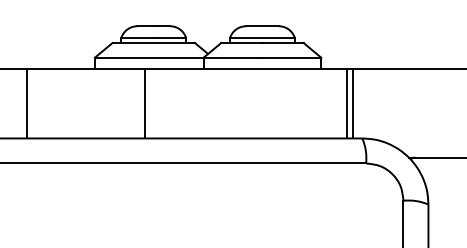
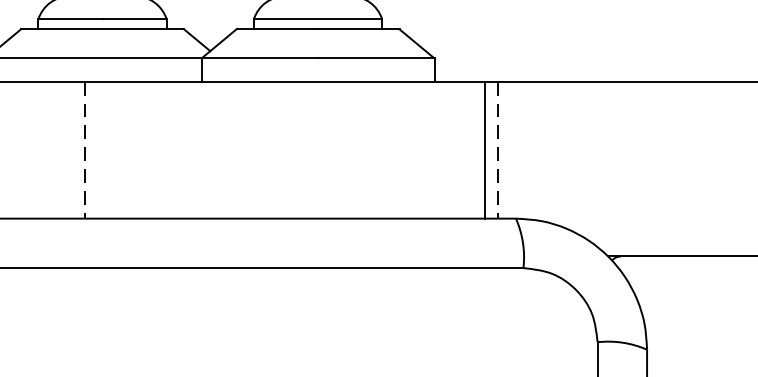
line: (144, 103) -> (84, 149), solid -> dashed
line: (353, 103) -> (498, 149), solid -> dashed

